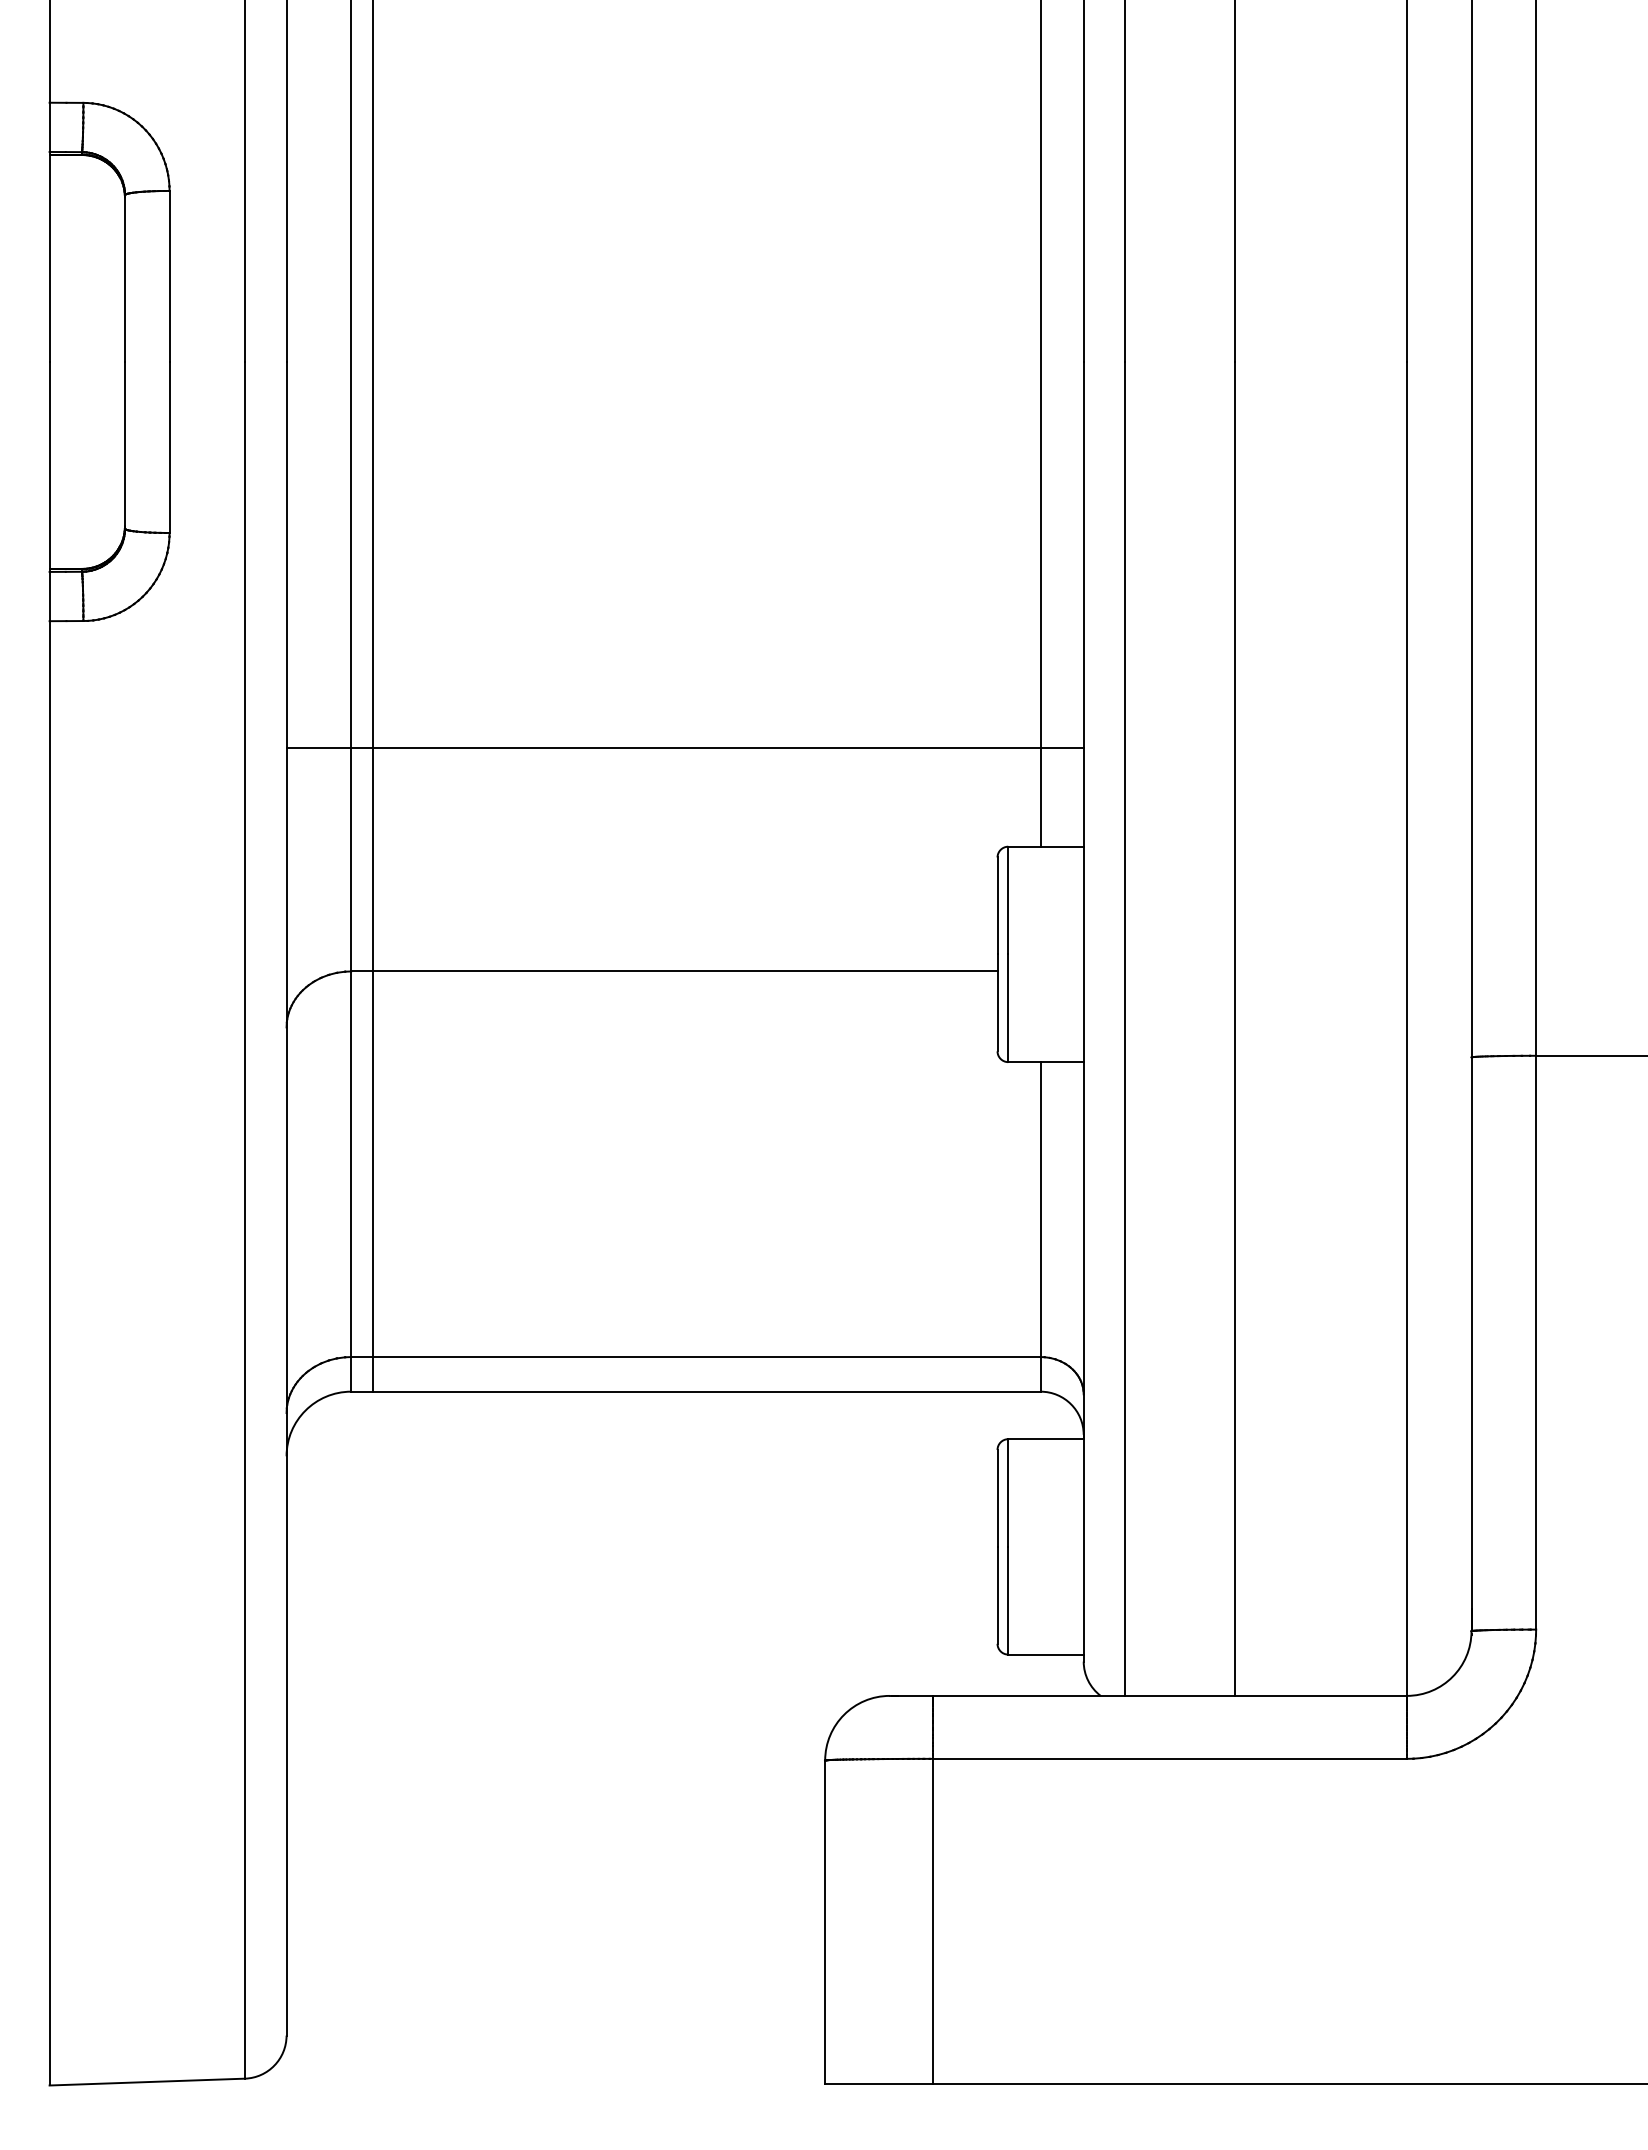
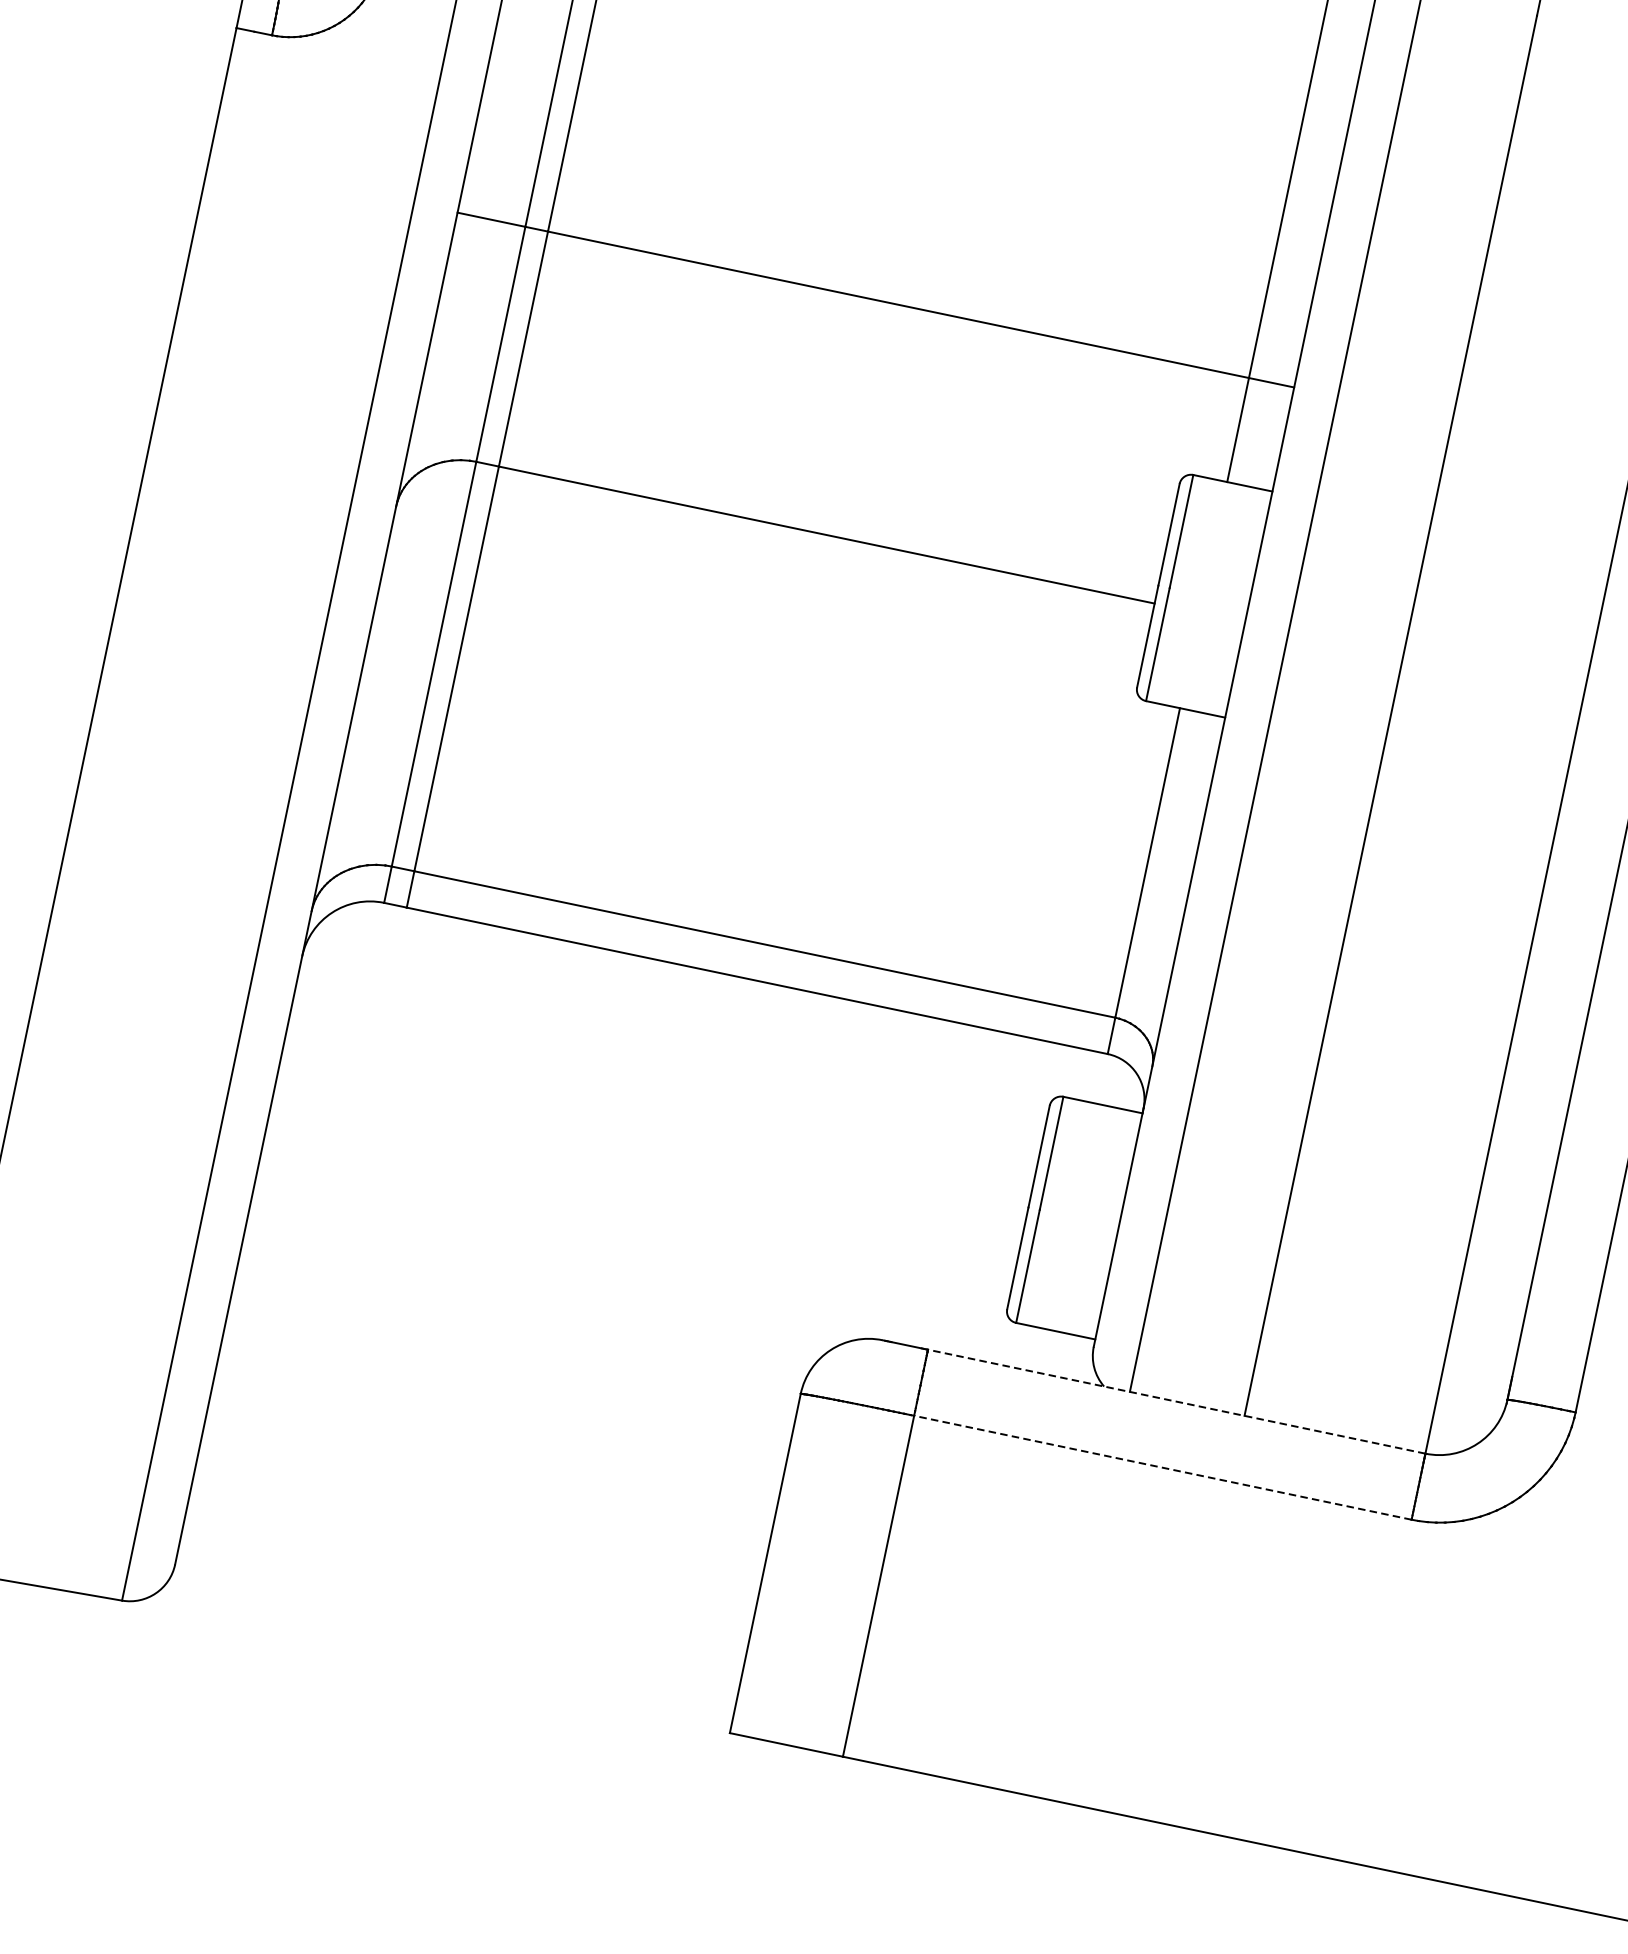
line: (1169, 1695) -> (1176, 1401), solid -> dashed
line: (1169, 1758) -> (1162, 1467), solid -> dashed

